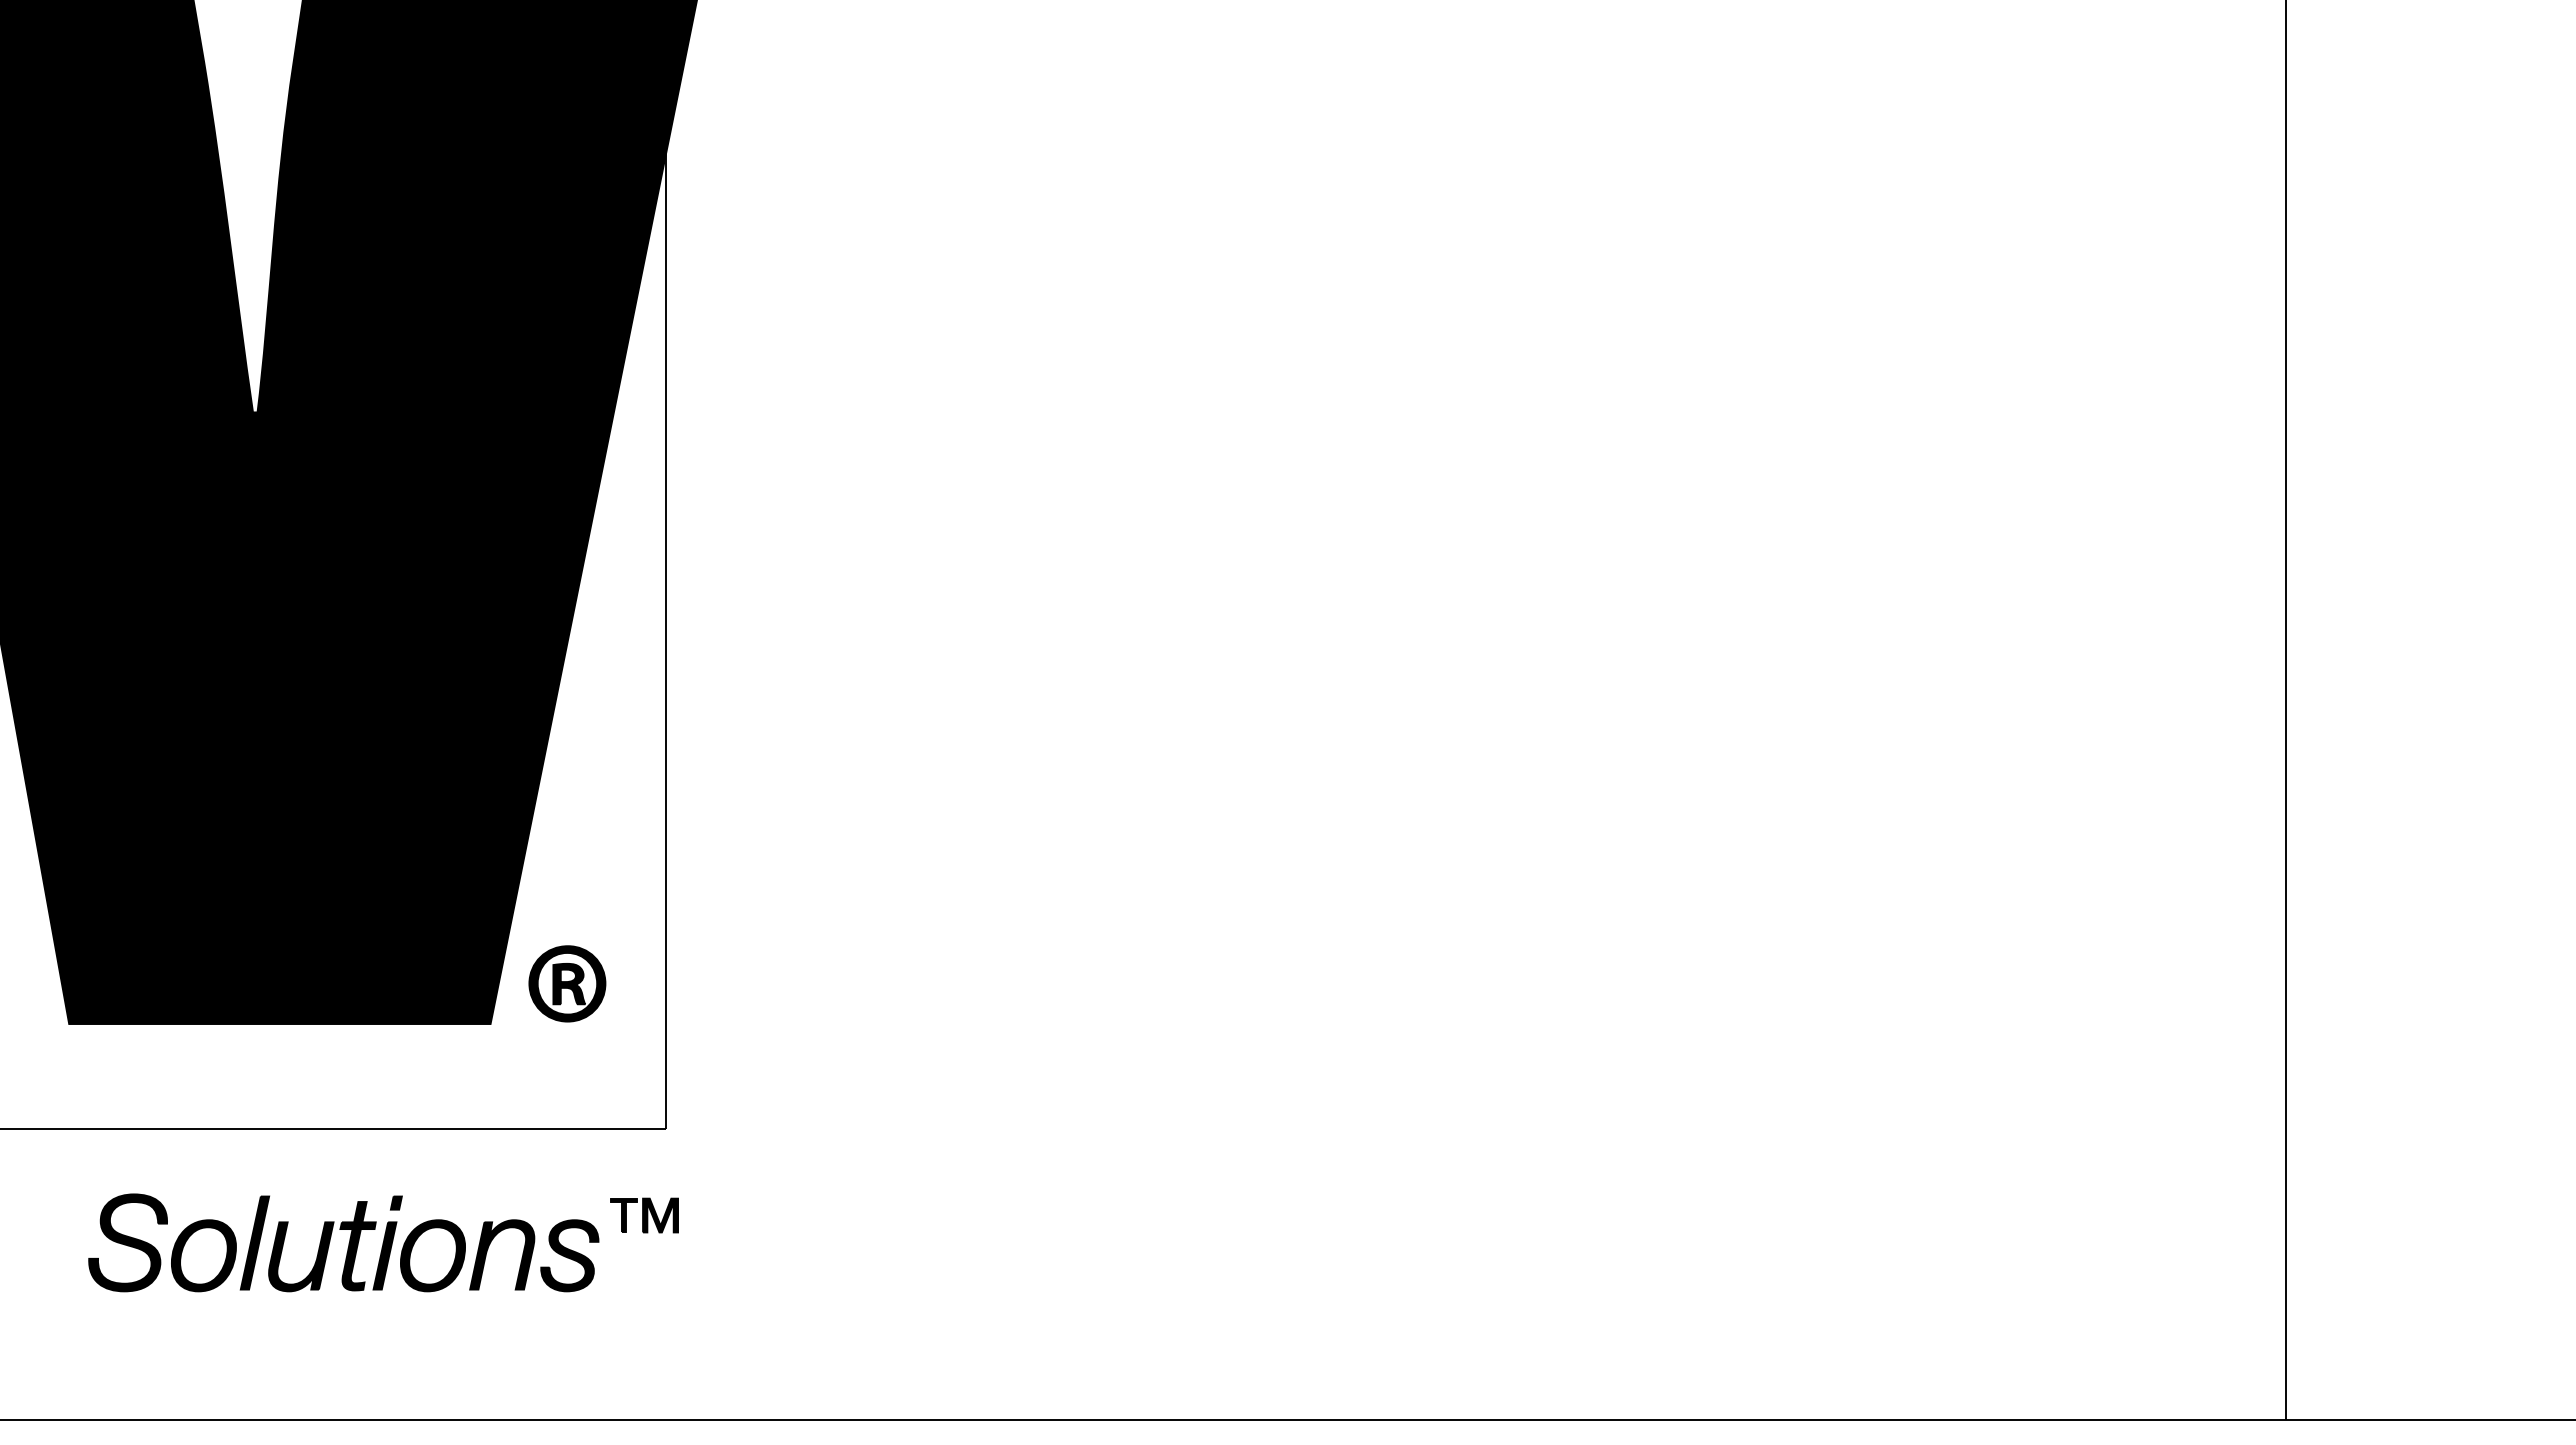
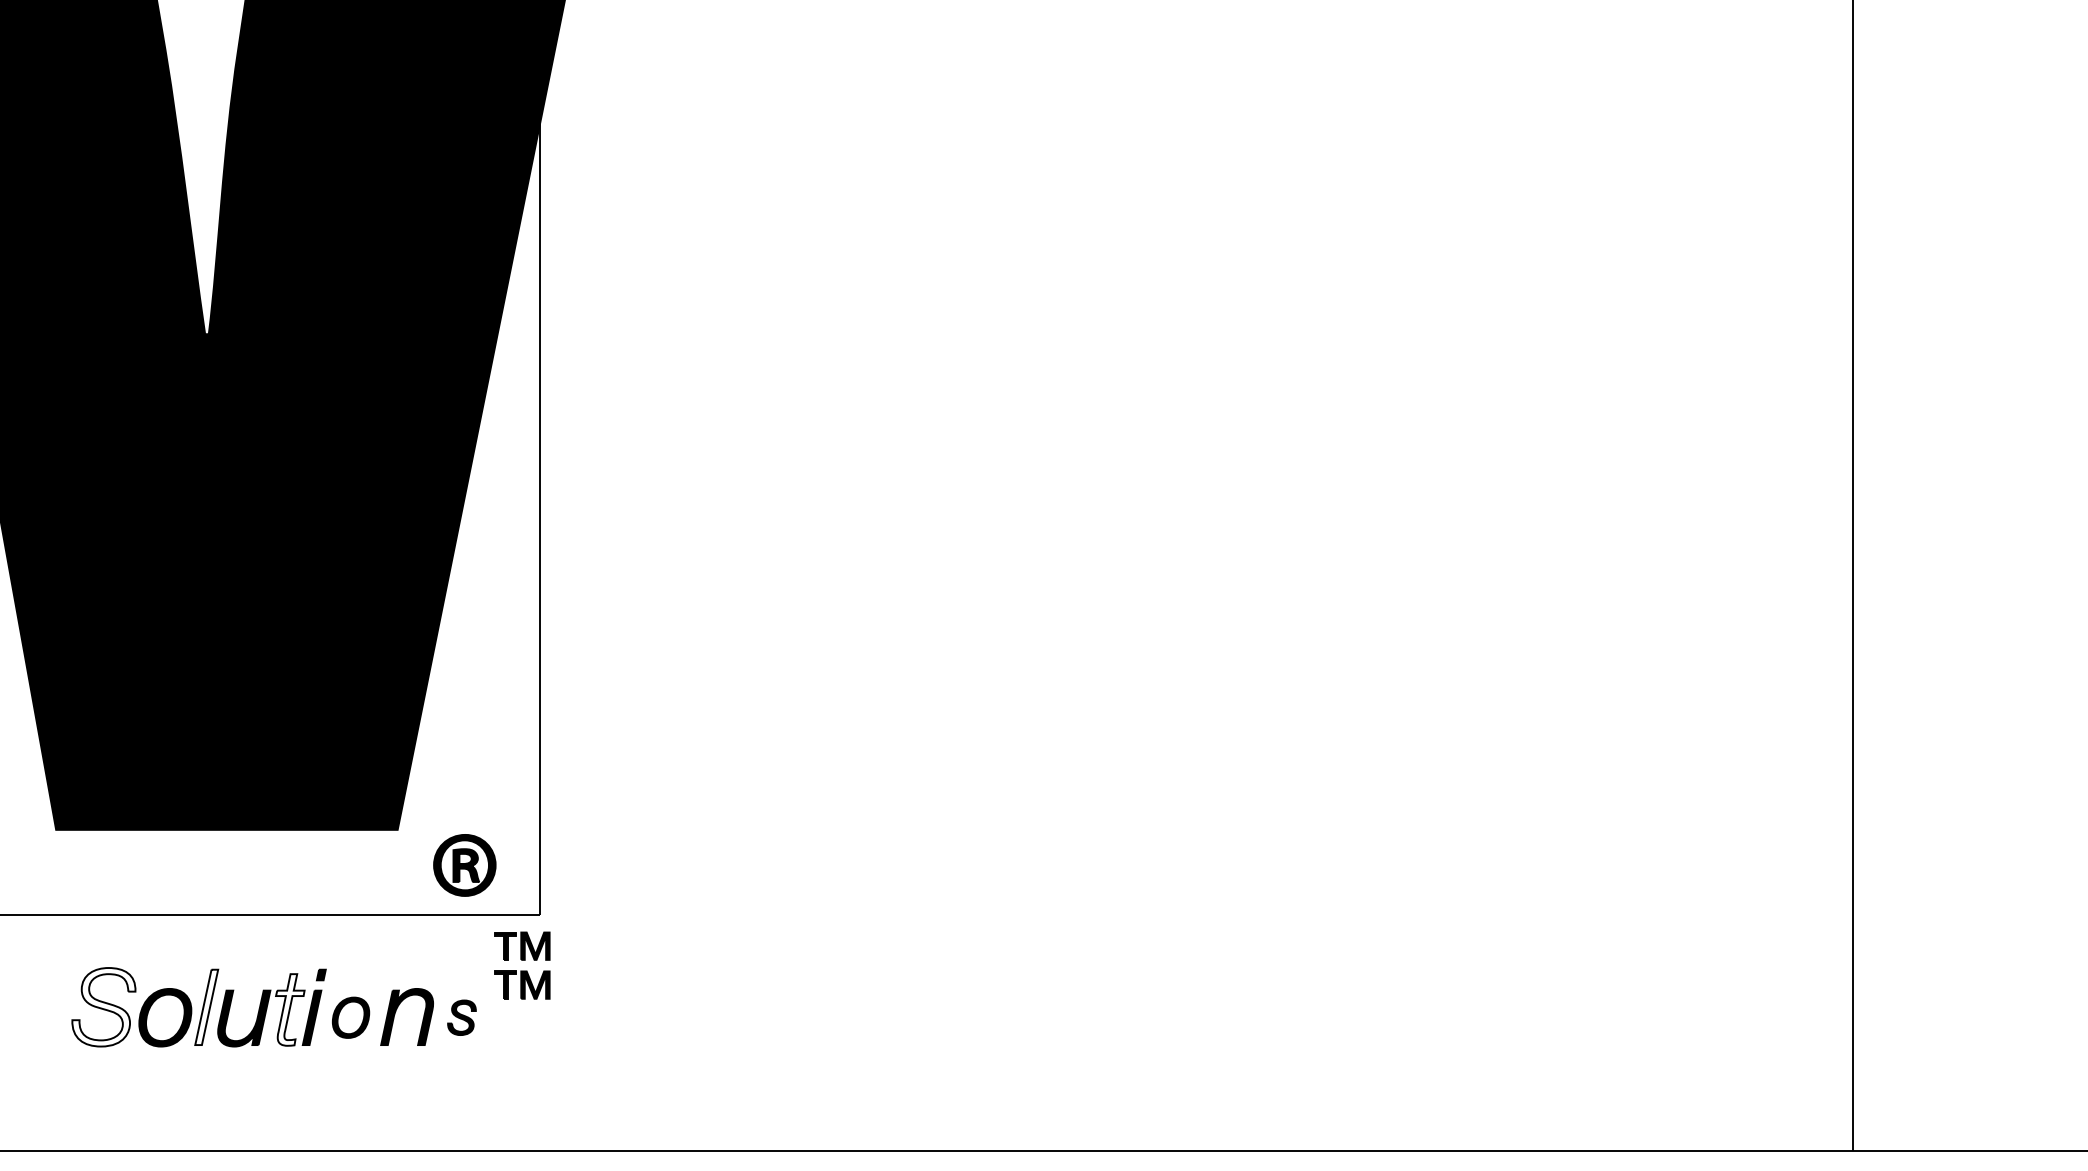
part: (567, 983) -> (464, 865), moved
part: (644, 1167) -> (522, 946), added
fill: (128, 1242) -> (104, 1006), removed
fill: (254, 1242) -> (206, 1006), removed
fill: (357, 1246) -> (289, 1010), removed
part: (432, 1255) -> (350, 1017), size x0.7
part: (569, 1255) -> (461, 1017), size x0.6

